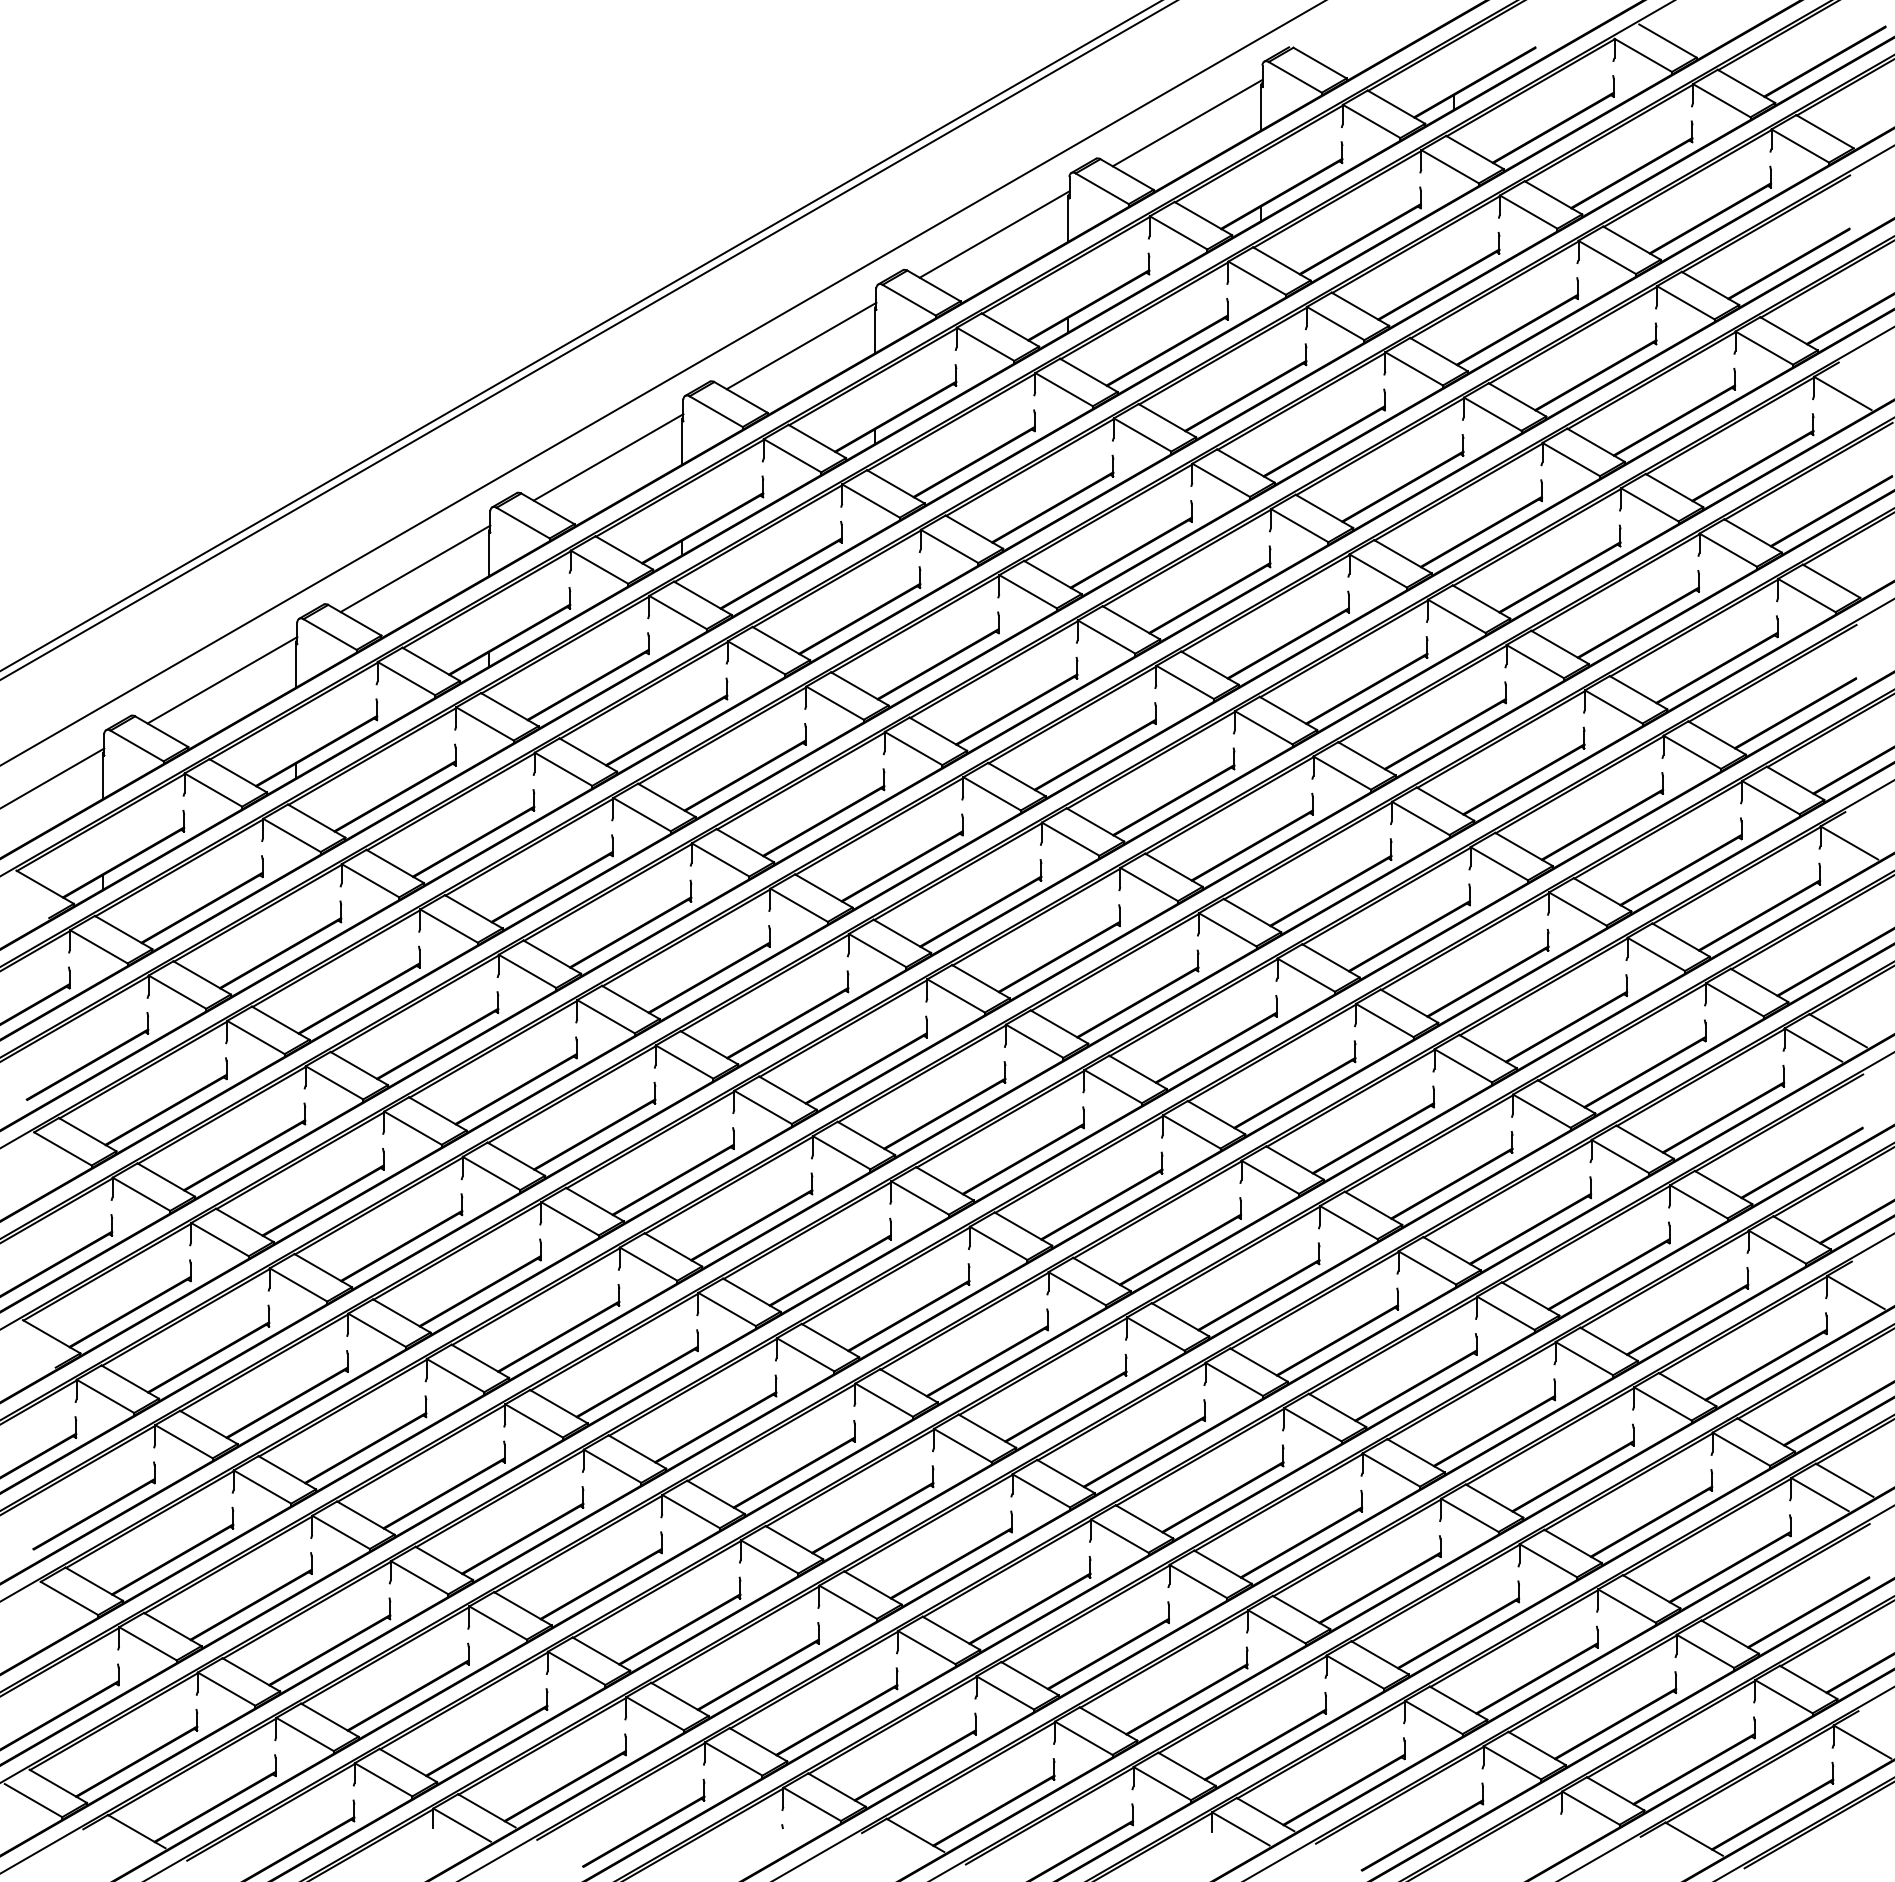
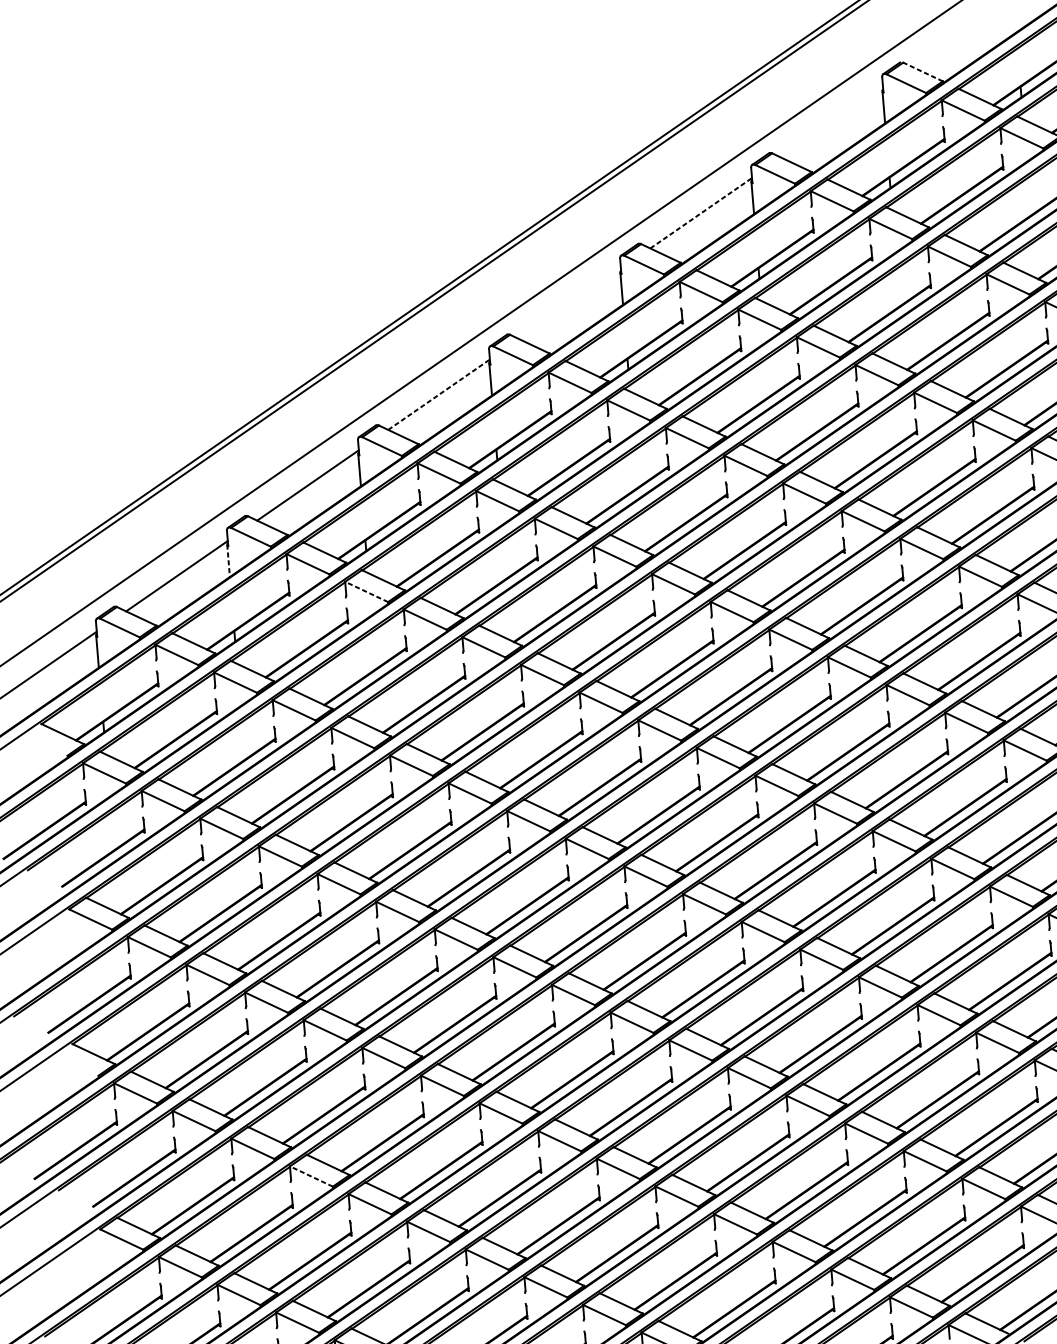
line: (1320, 63) -> (923, 72), solid -> dashed
line: (1187, 122) -> (832, 122), removed
line: (995, 234) -> (701, 213), solid -> dashed
line: (801, 345) -> (570, 303), removed
line: (609, 457) -> (439, 394), solid -> dashed
line: (296, 664) -> (228, 560), solid -> dashed
line: (484, 723) -> (366, 591), solid -> dashed
line: (340, 1532) -> (311, 1176), solid -> dashed

